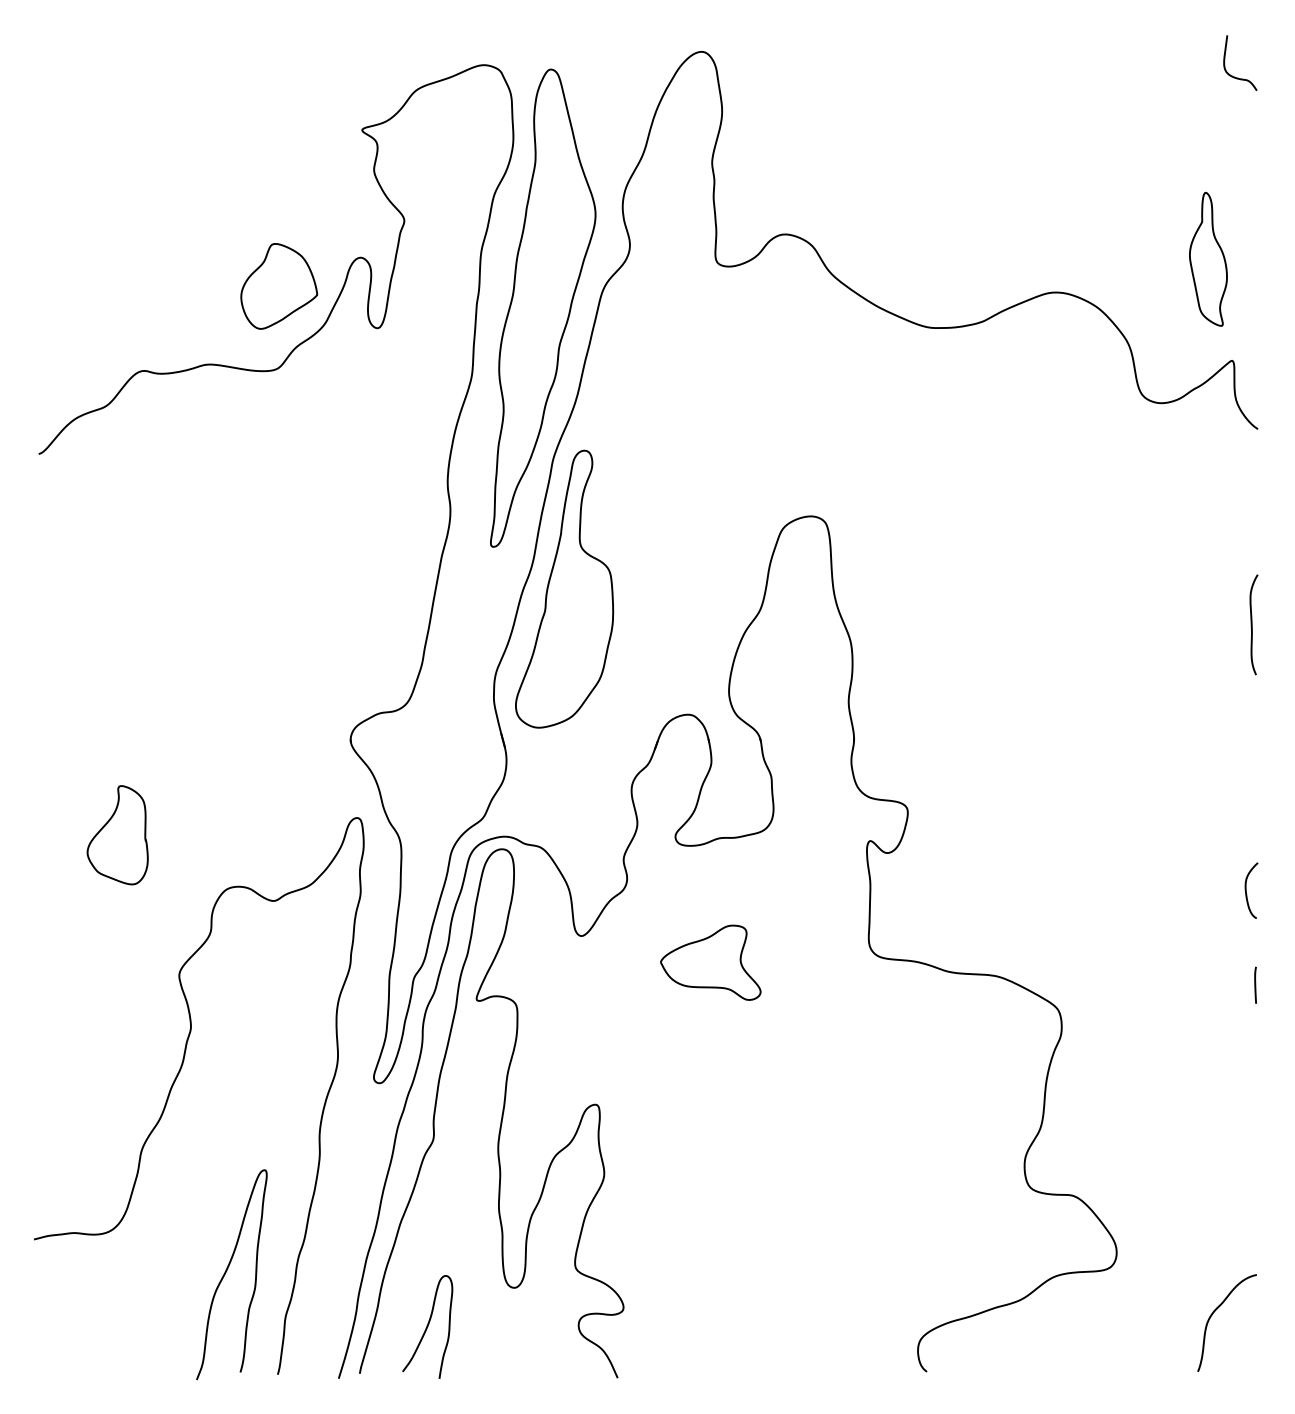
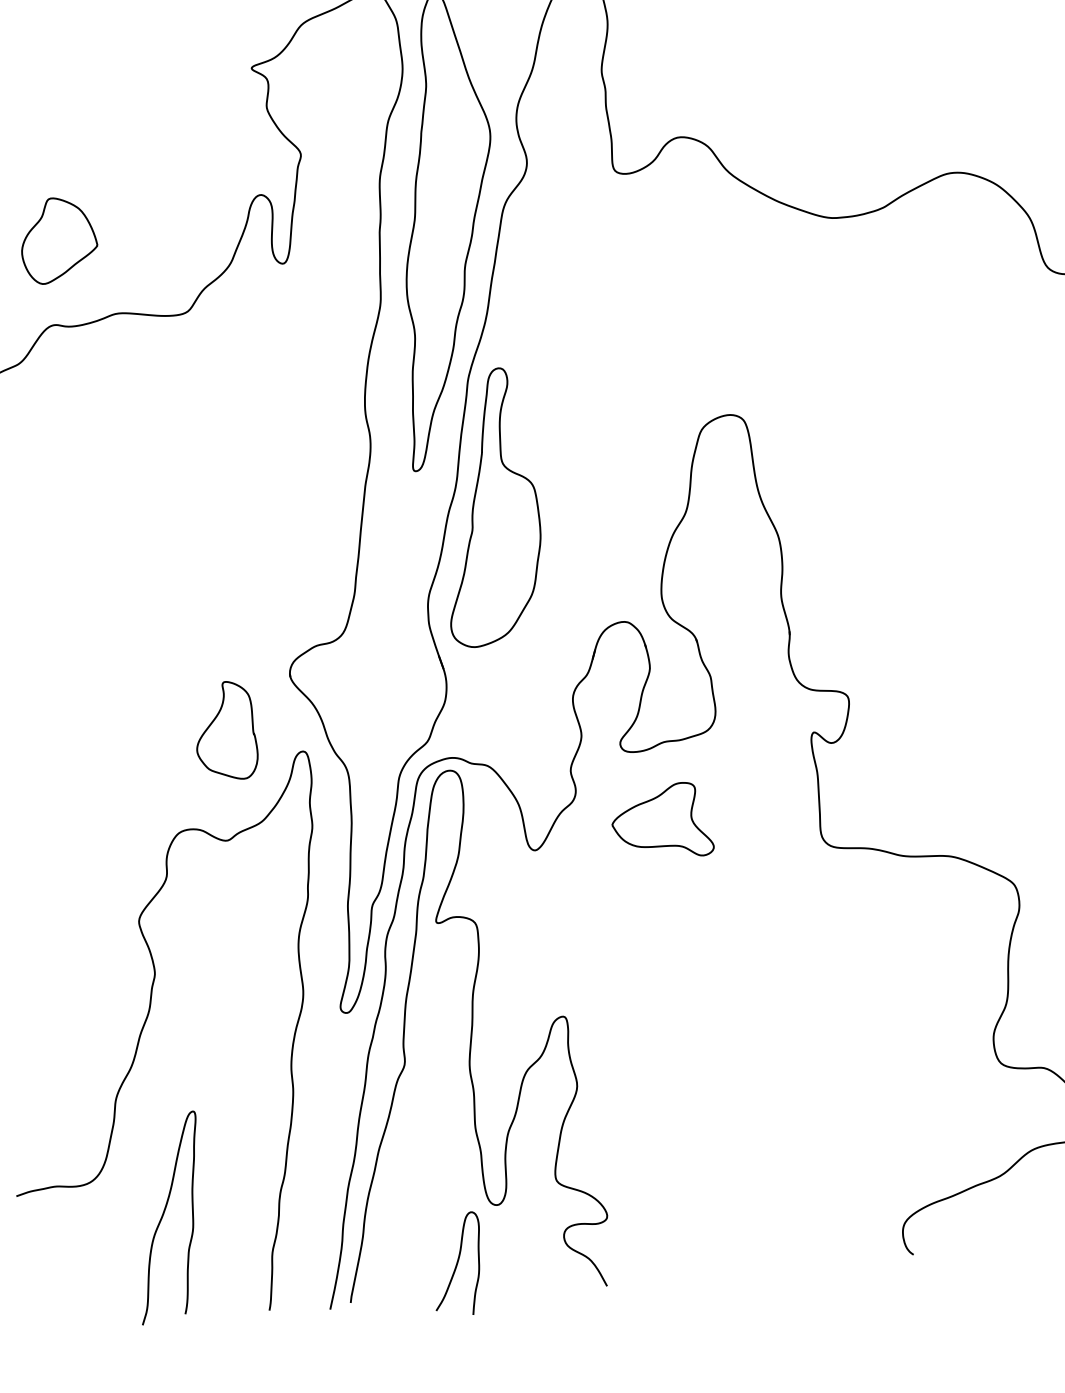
part: (279, 286) -> (59, 240), moved
part: (117, 835) -> (225, 731), moved
part: (710, 962) -> (661, 821), moved
curve: (226, 1272) -> (163, 1216), moved
curve: (427, 1326) -> (457, 1263), moved

